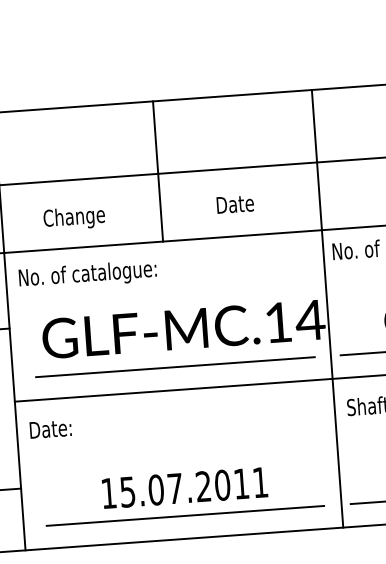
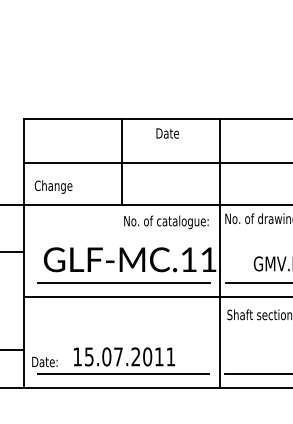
text: (234, 204) -> (167, 133), moved
text: (74, 217) -> (53, 186), moved
text: (88, 275) -> (166, 222), moved
text: (310, 319) -> (208, 259), GLF-MC.14 -> GLF-MC.11
text: (50, 428) -> (44, 361), moved

